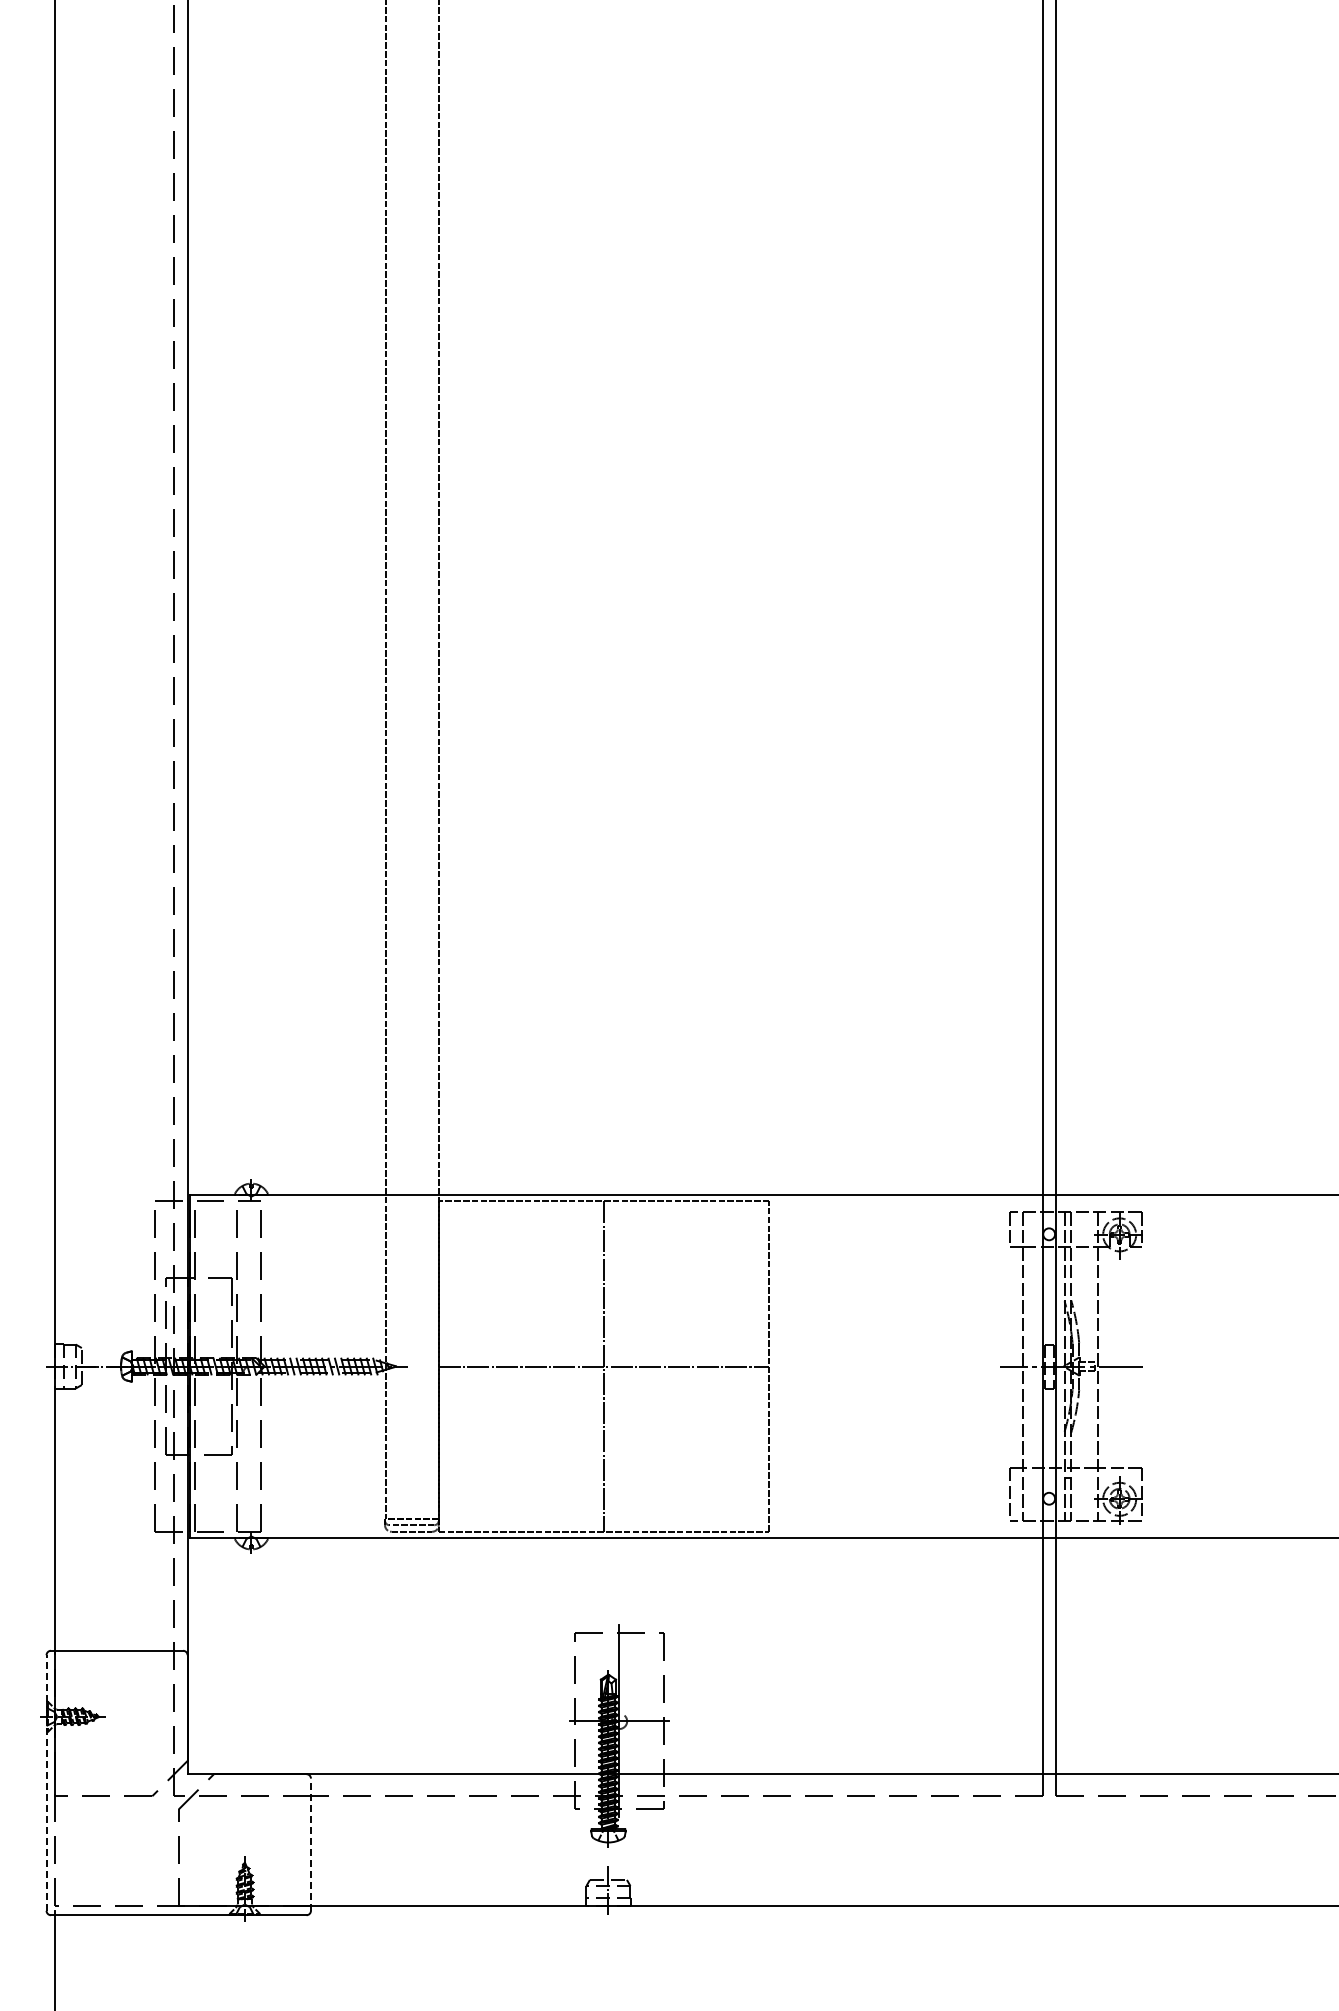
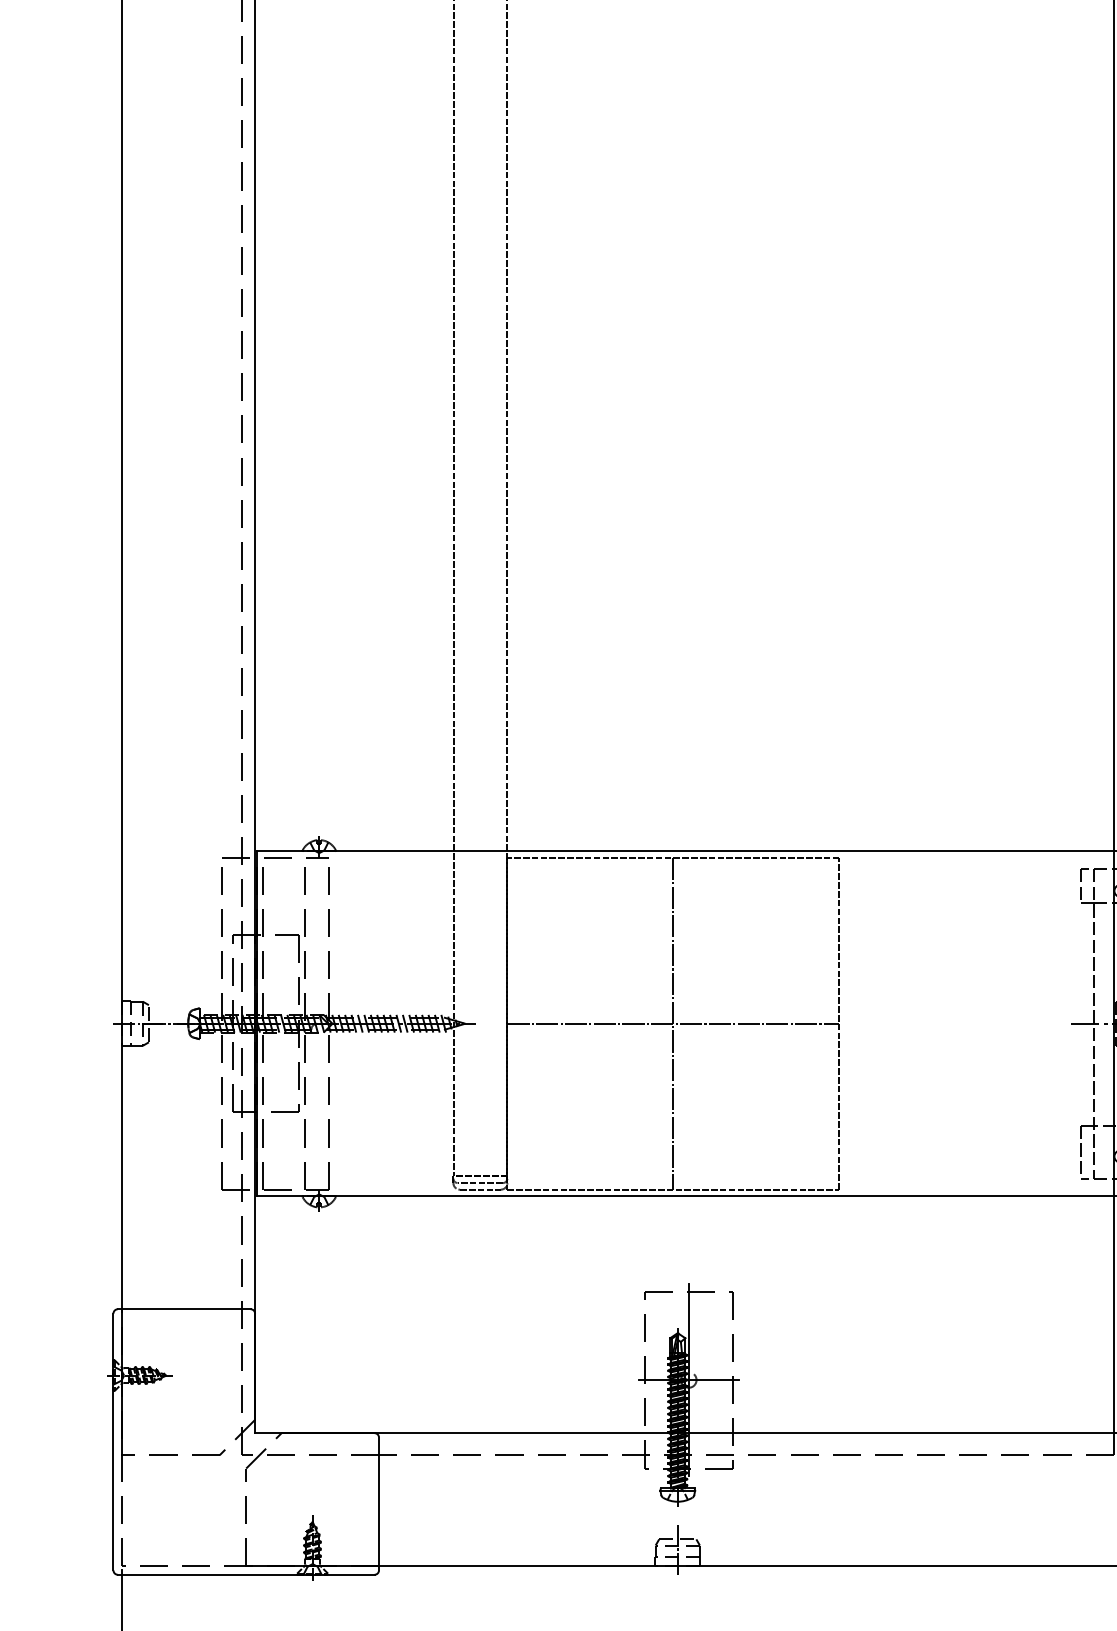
line: (46, 1783) -> (113, 1442), dashed -> solid
line: (310, 1844) -> (378, 1503), dashed -> solid

